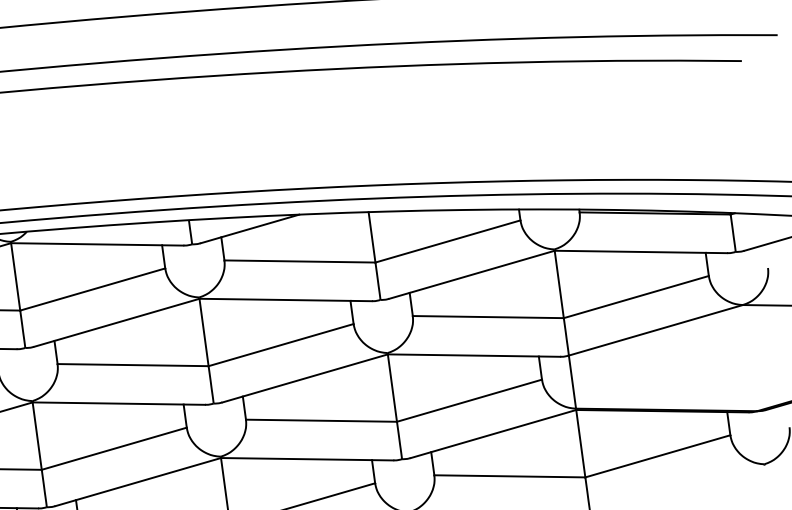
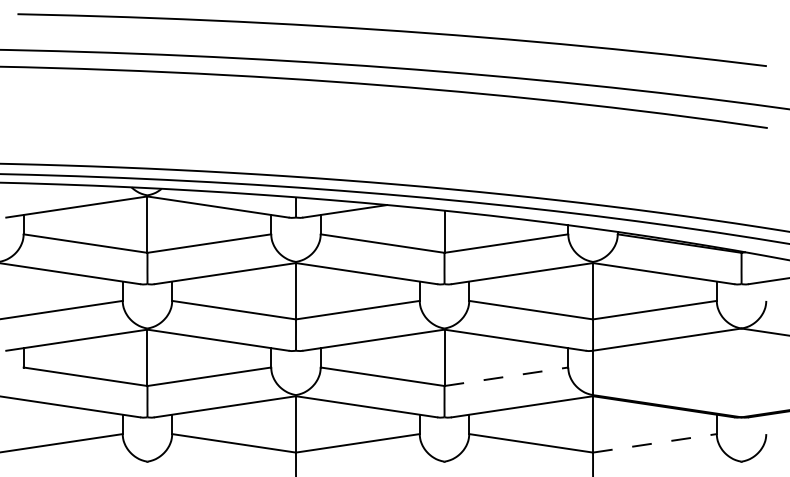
line: (469, 400) -> (506, 376), solid -> dashed
line: (657, 456) -> (654, 443), solid -> dashed

